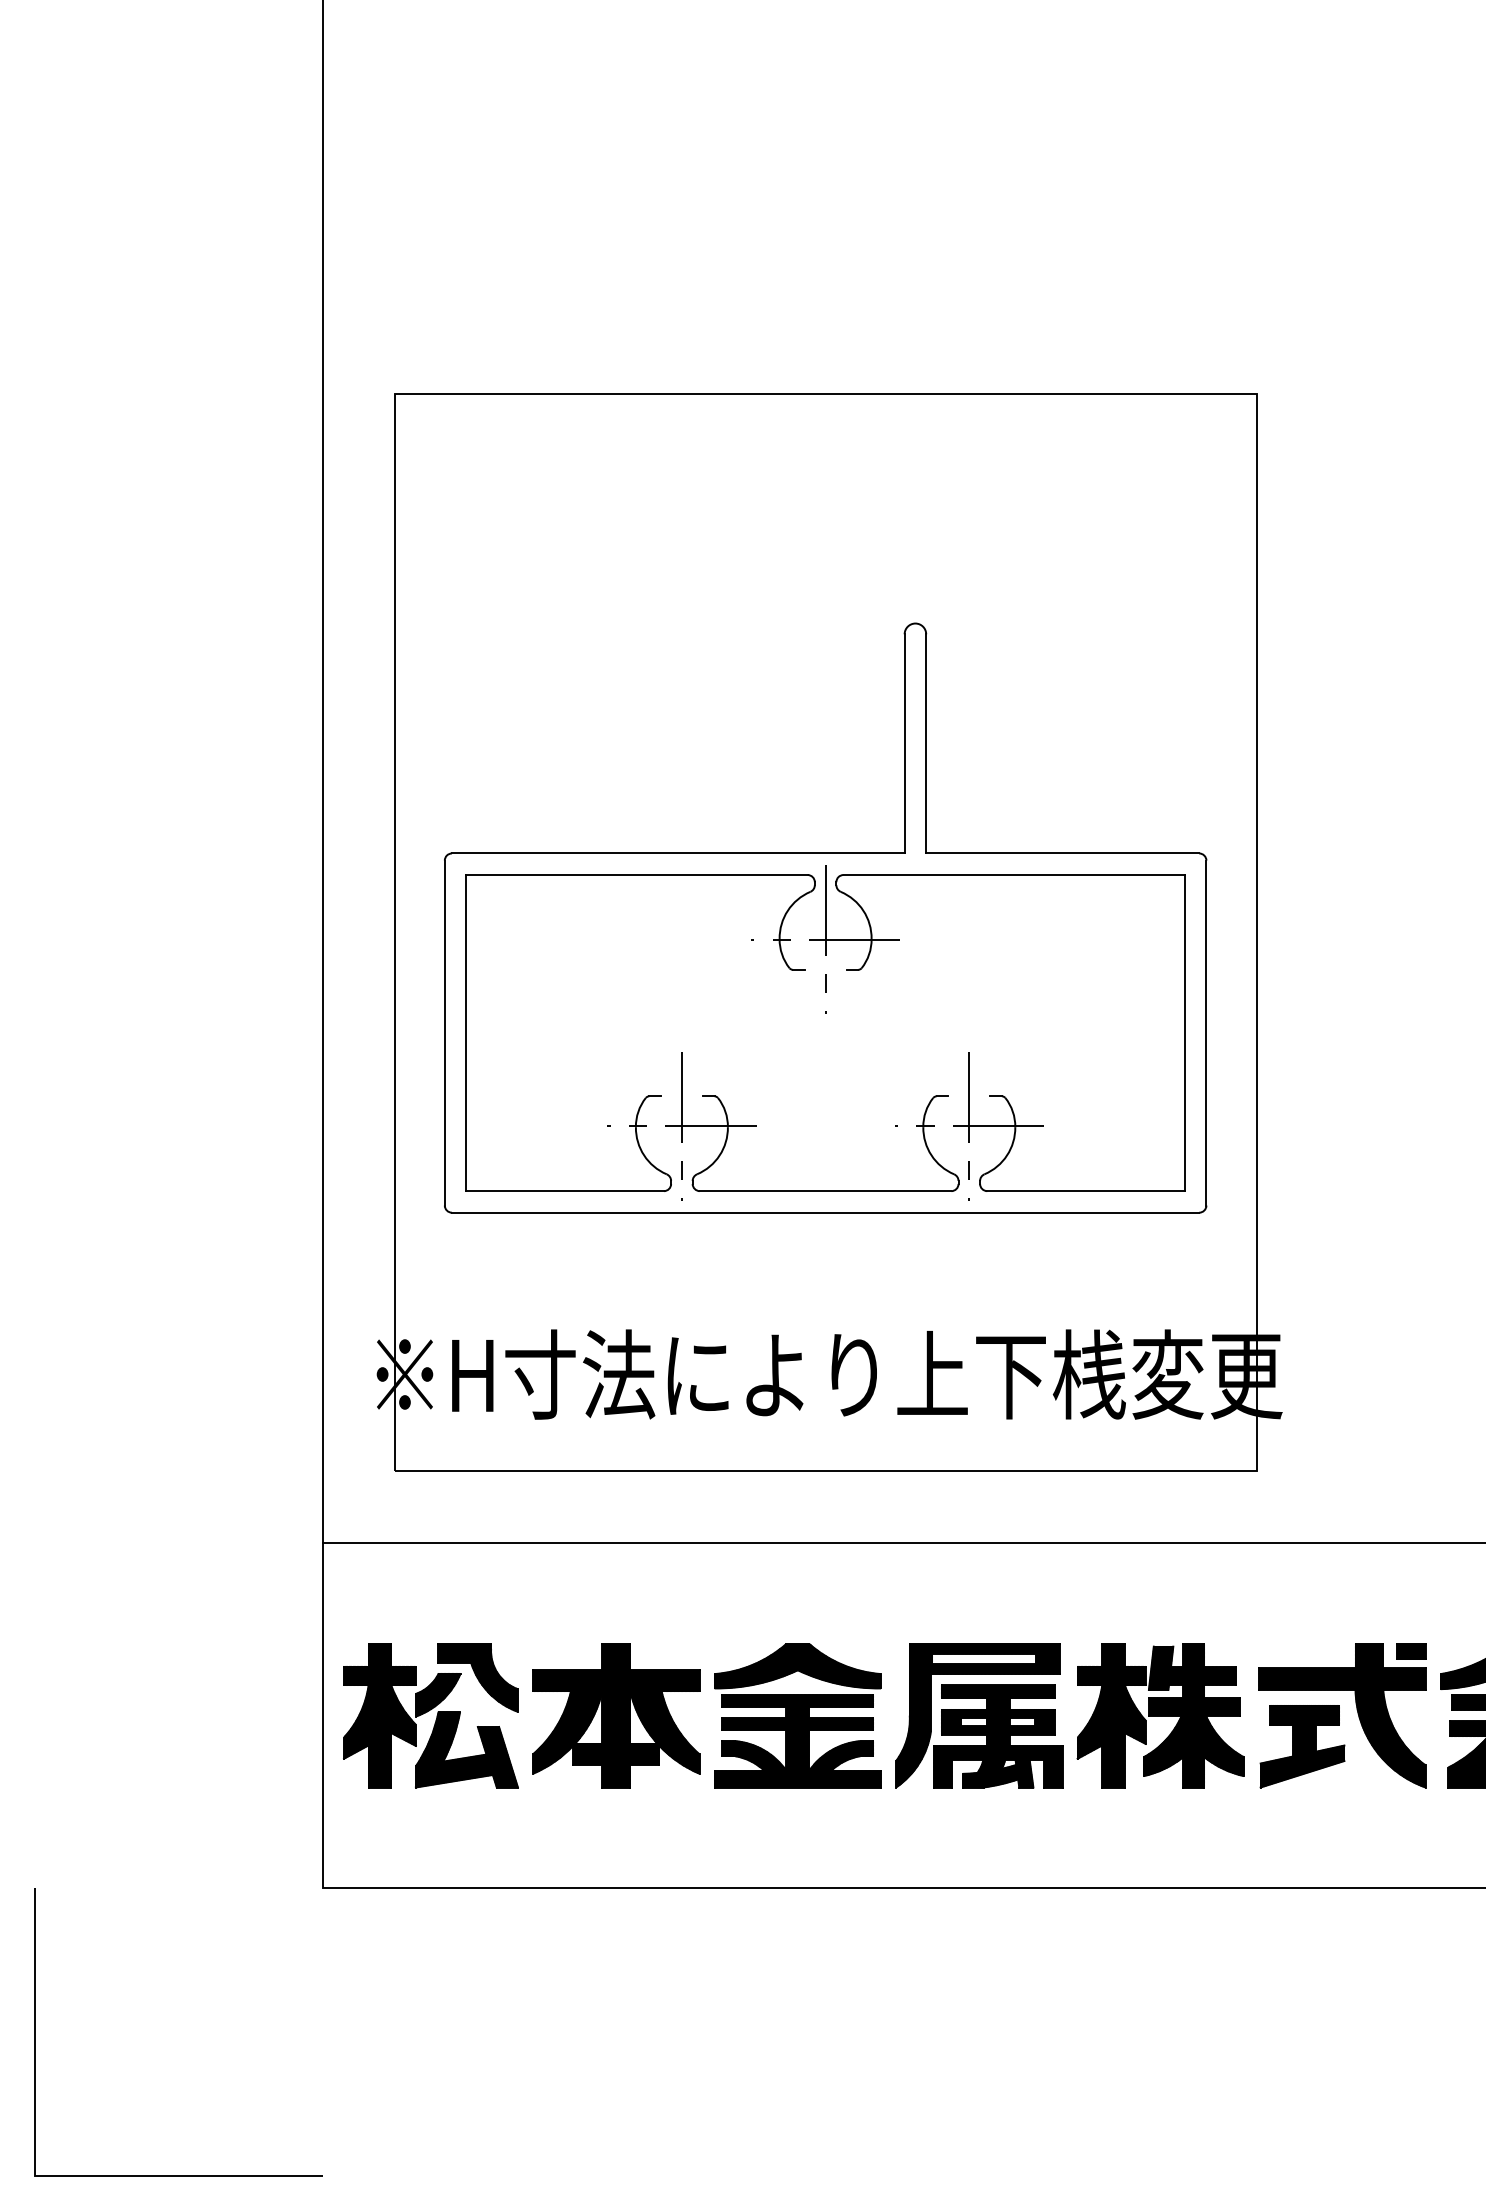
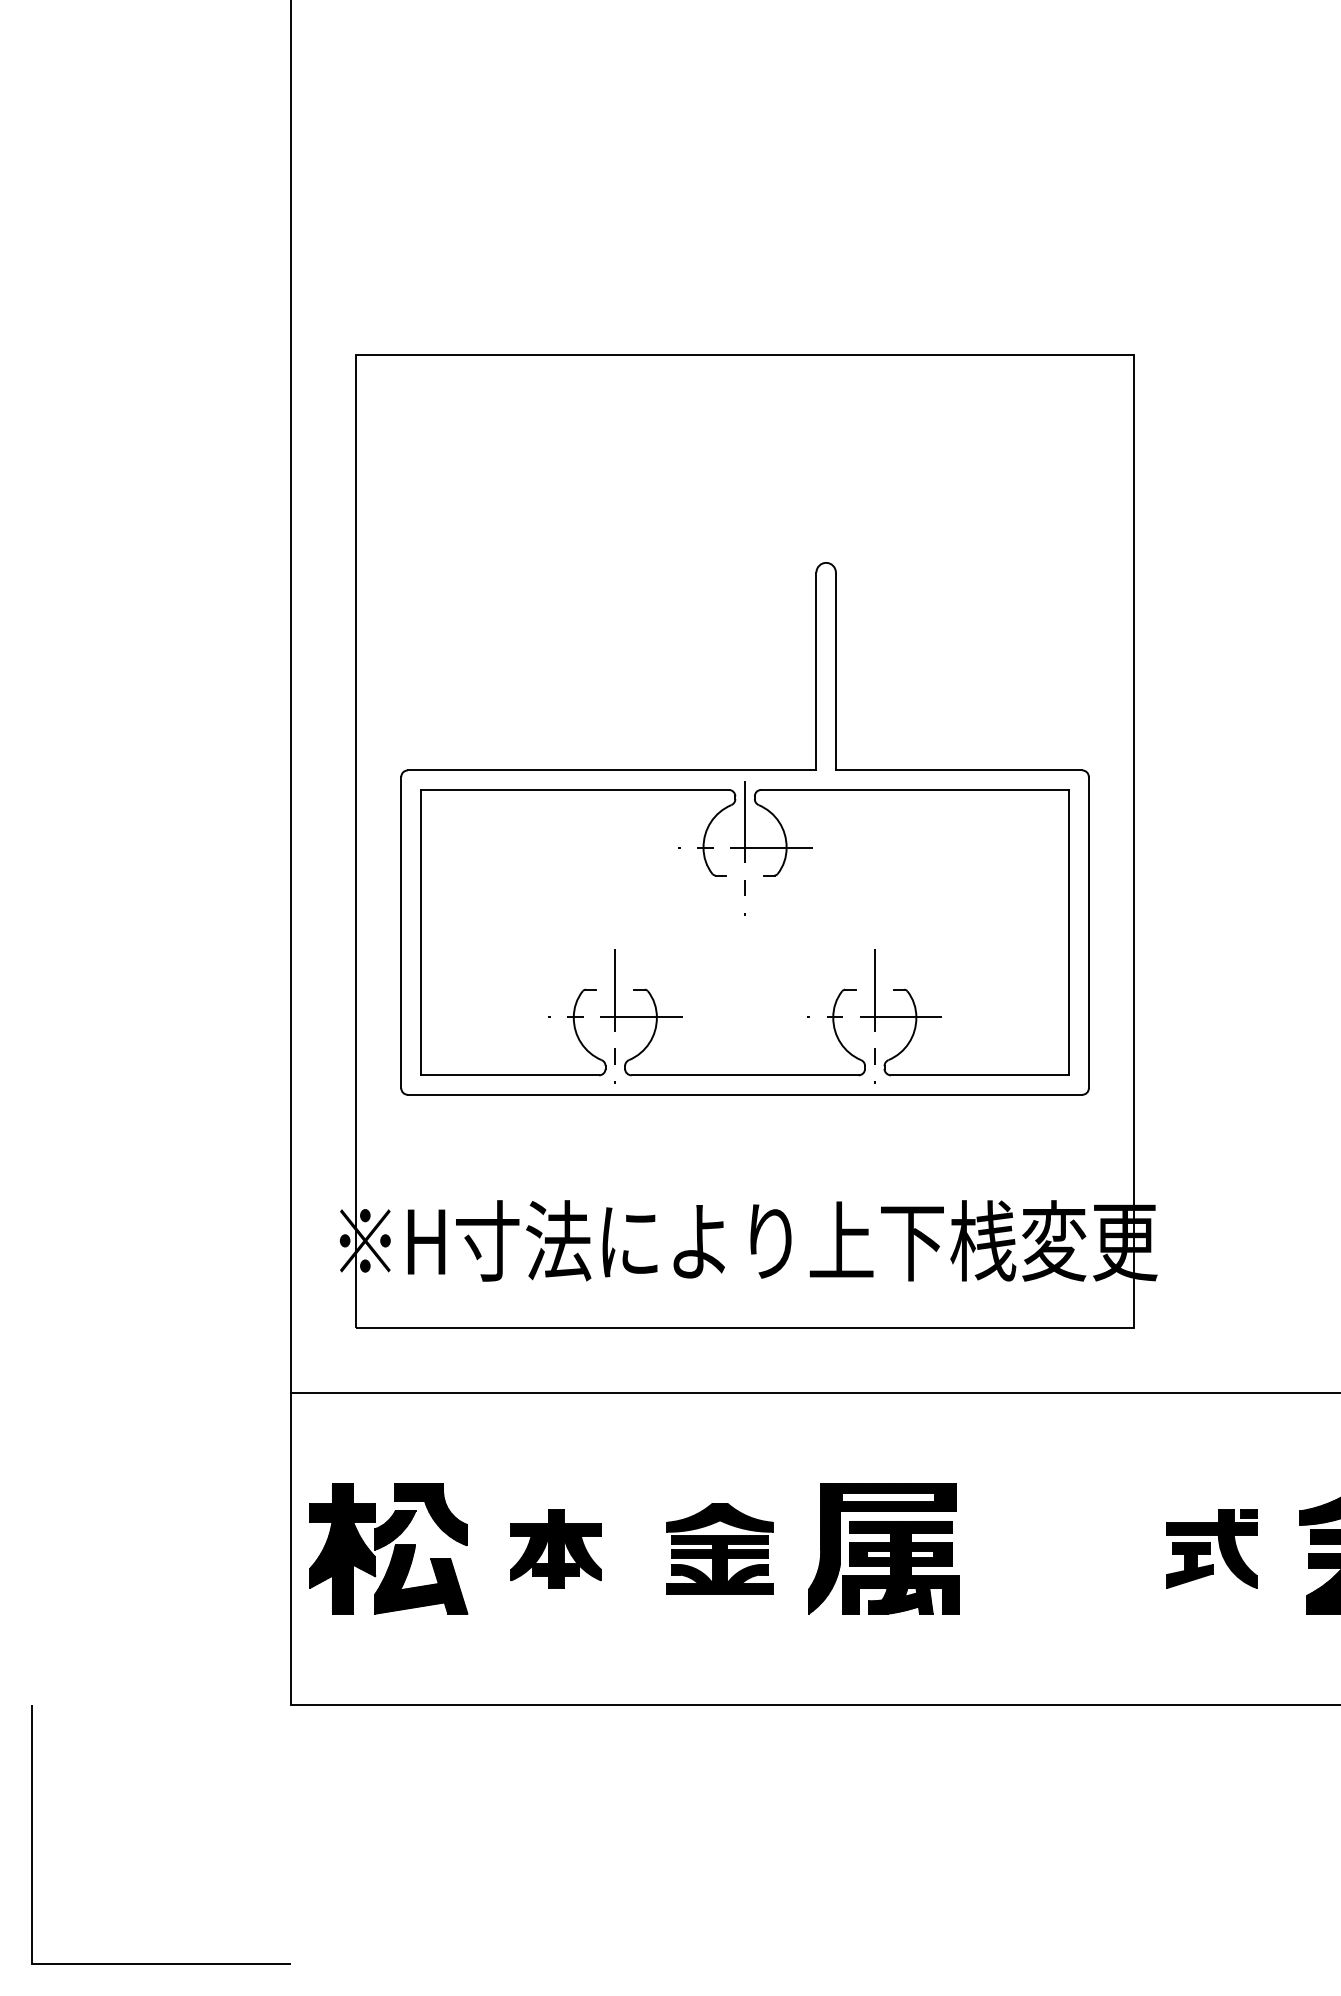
part: (616, 1715) -> (556, 1548), size x0.6
part: (797, 1715) -> (719, 1548), size x0.7
part: (1160, 1715) -> (1047, 1548), removed
part: (1342, 1715) -> (1211, 1548), size x0.6

